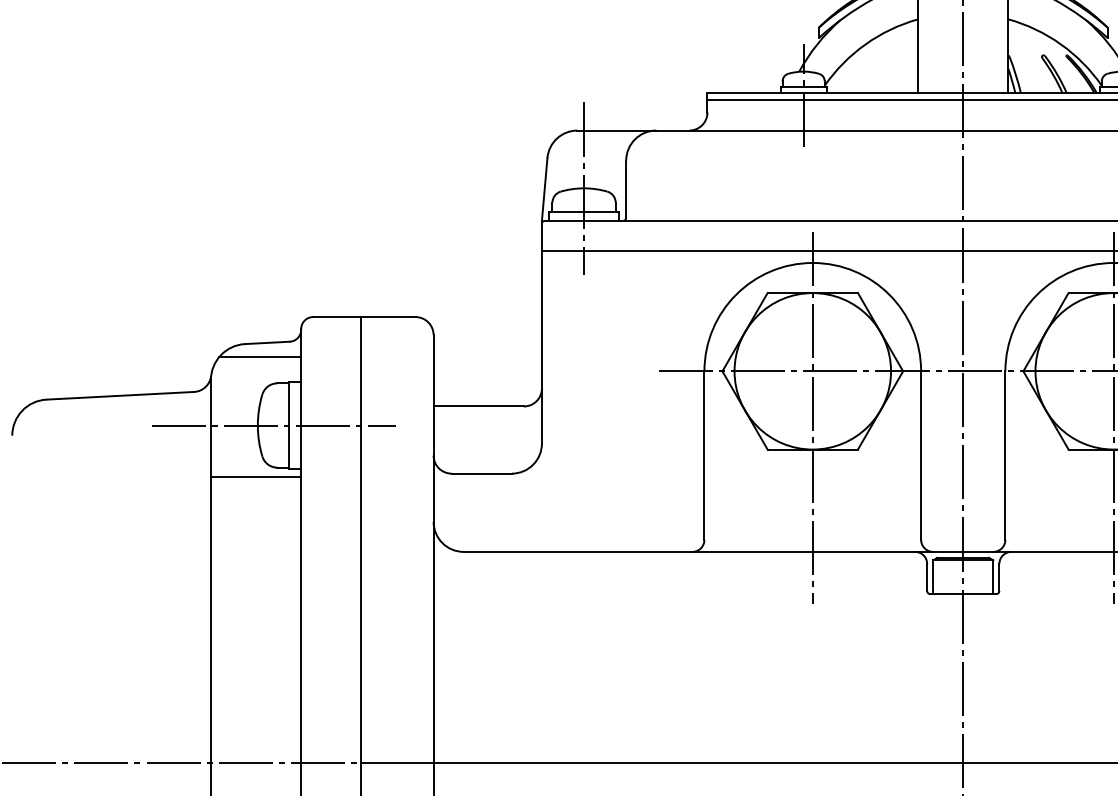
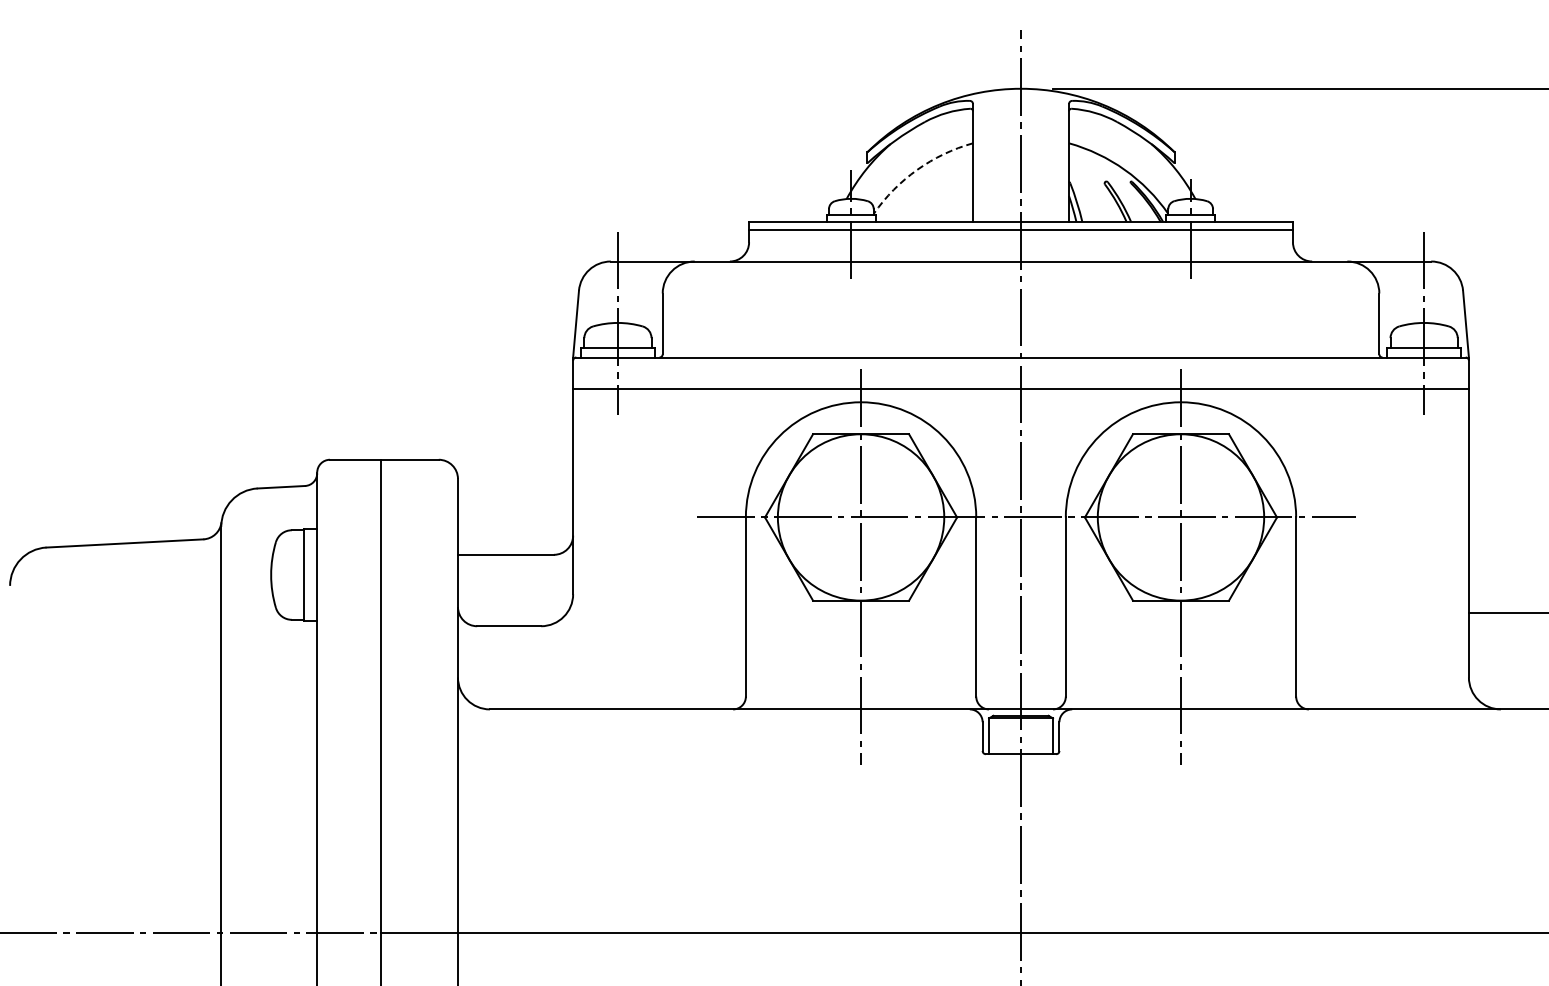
arc: (865, 44) -> (917, 169), solid -> dashed
line: (260, 357) -> (273, 502), removed
line: (273, 425) -> (287, 575), removed
line: (256, 476) -> (269, 629), removed

